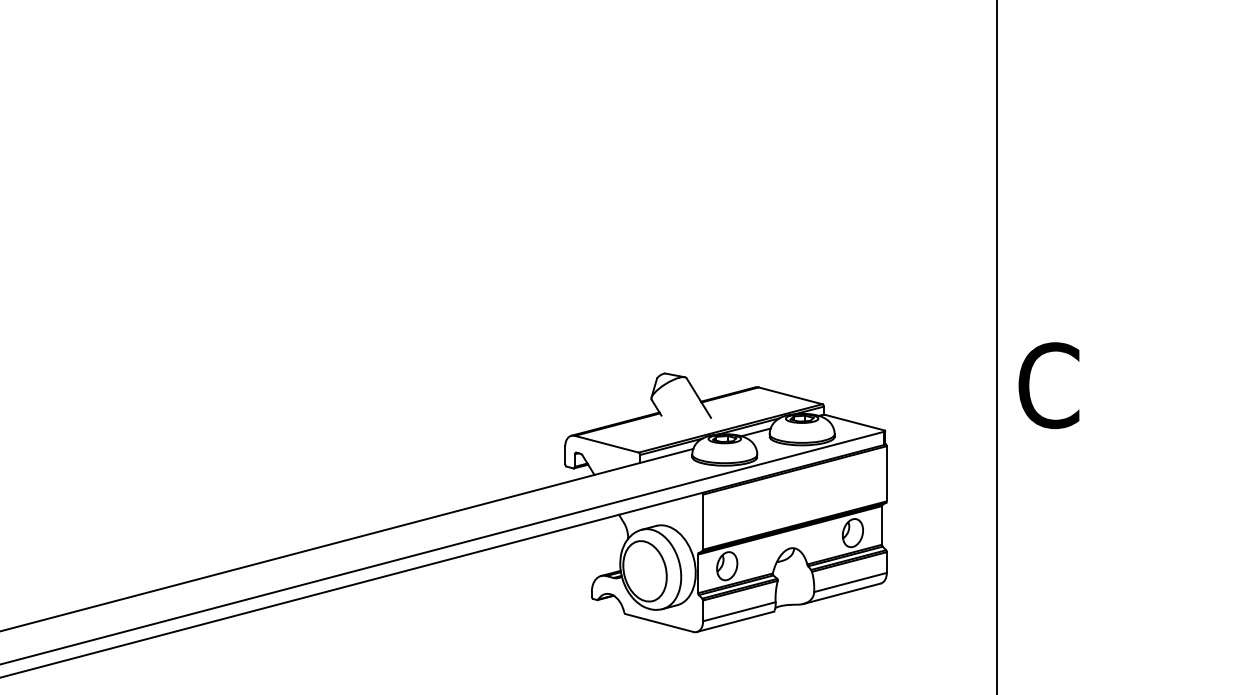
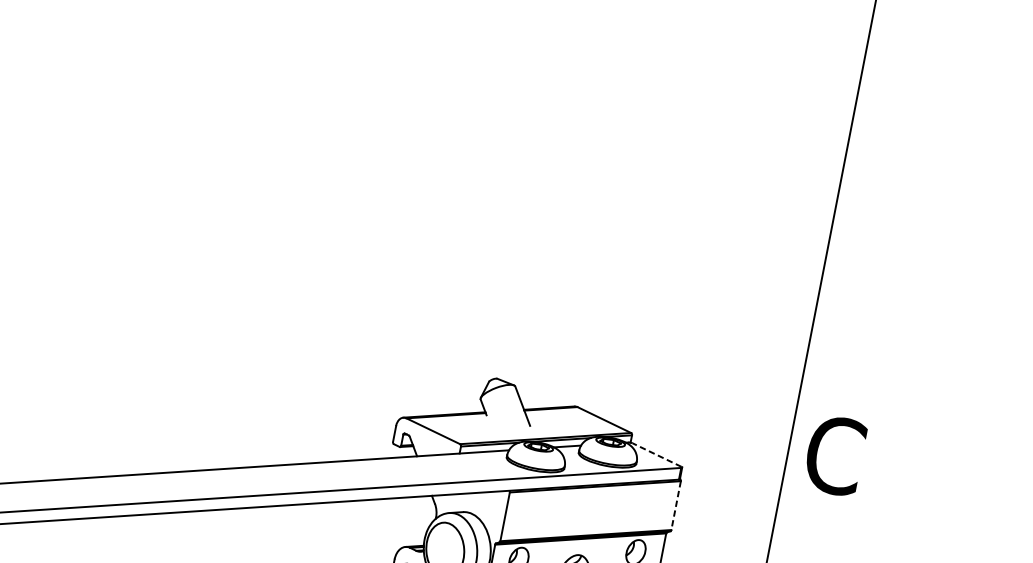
line: (854, 422) -> (656, 454), solid -> dashed
line: (886, 473) -> (675, 505), solid -> dashed

